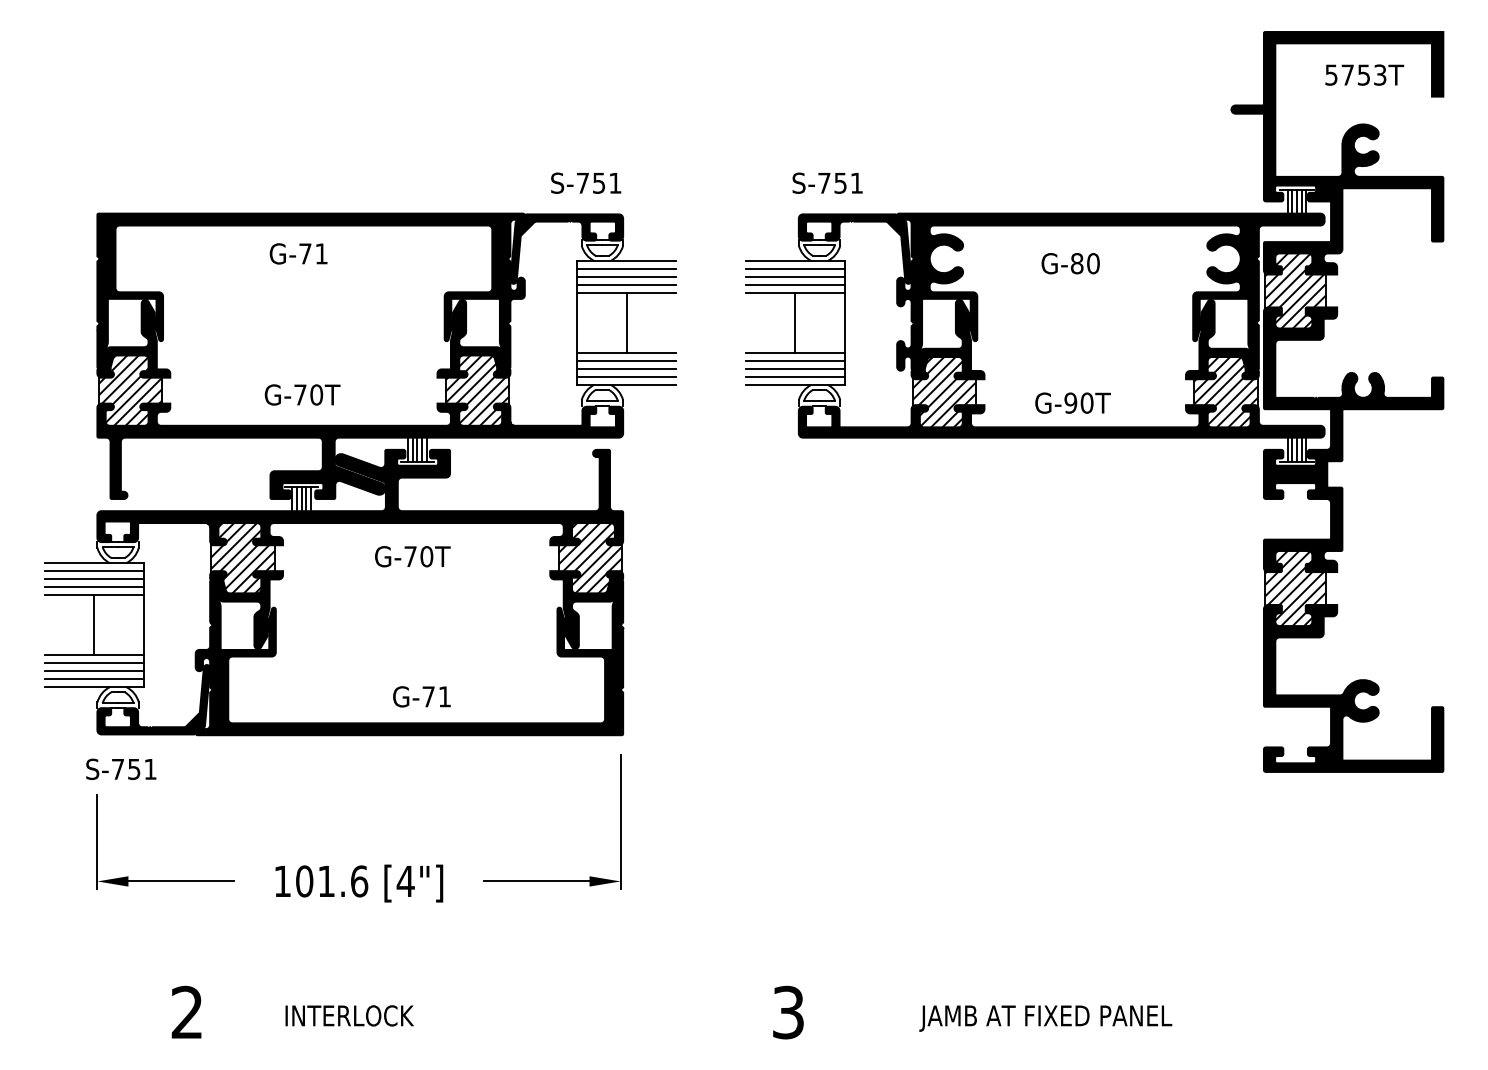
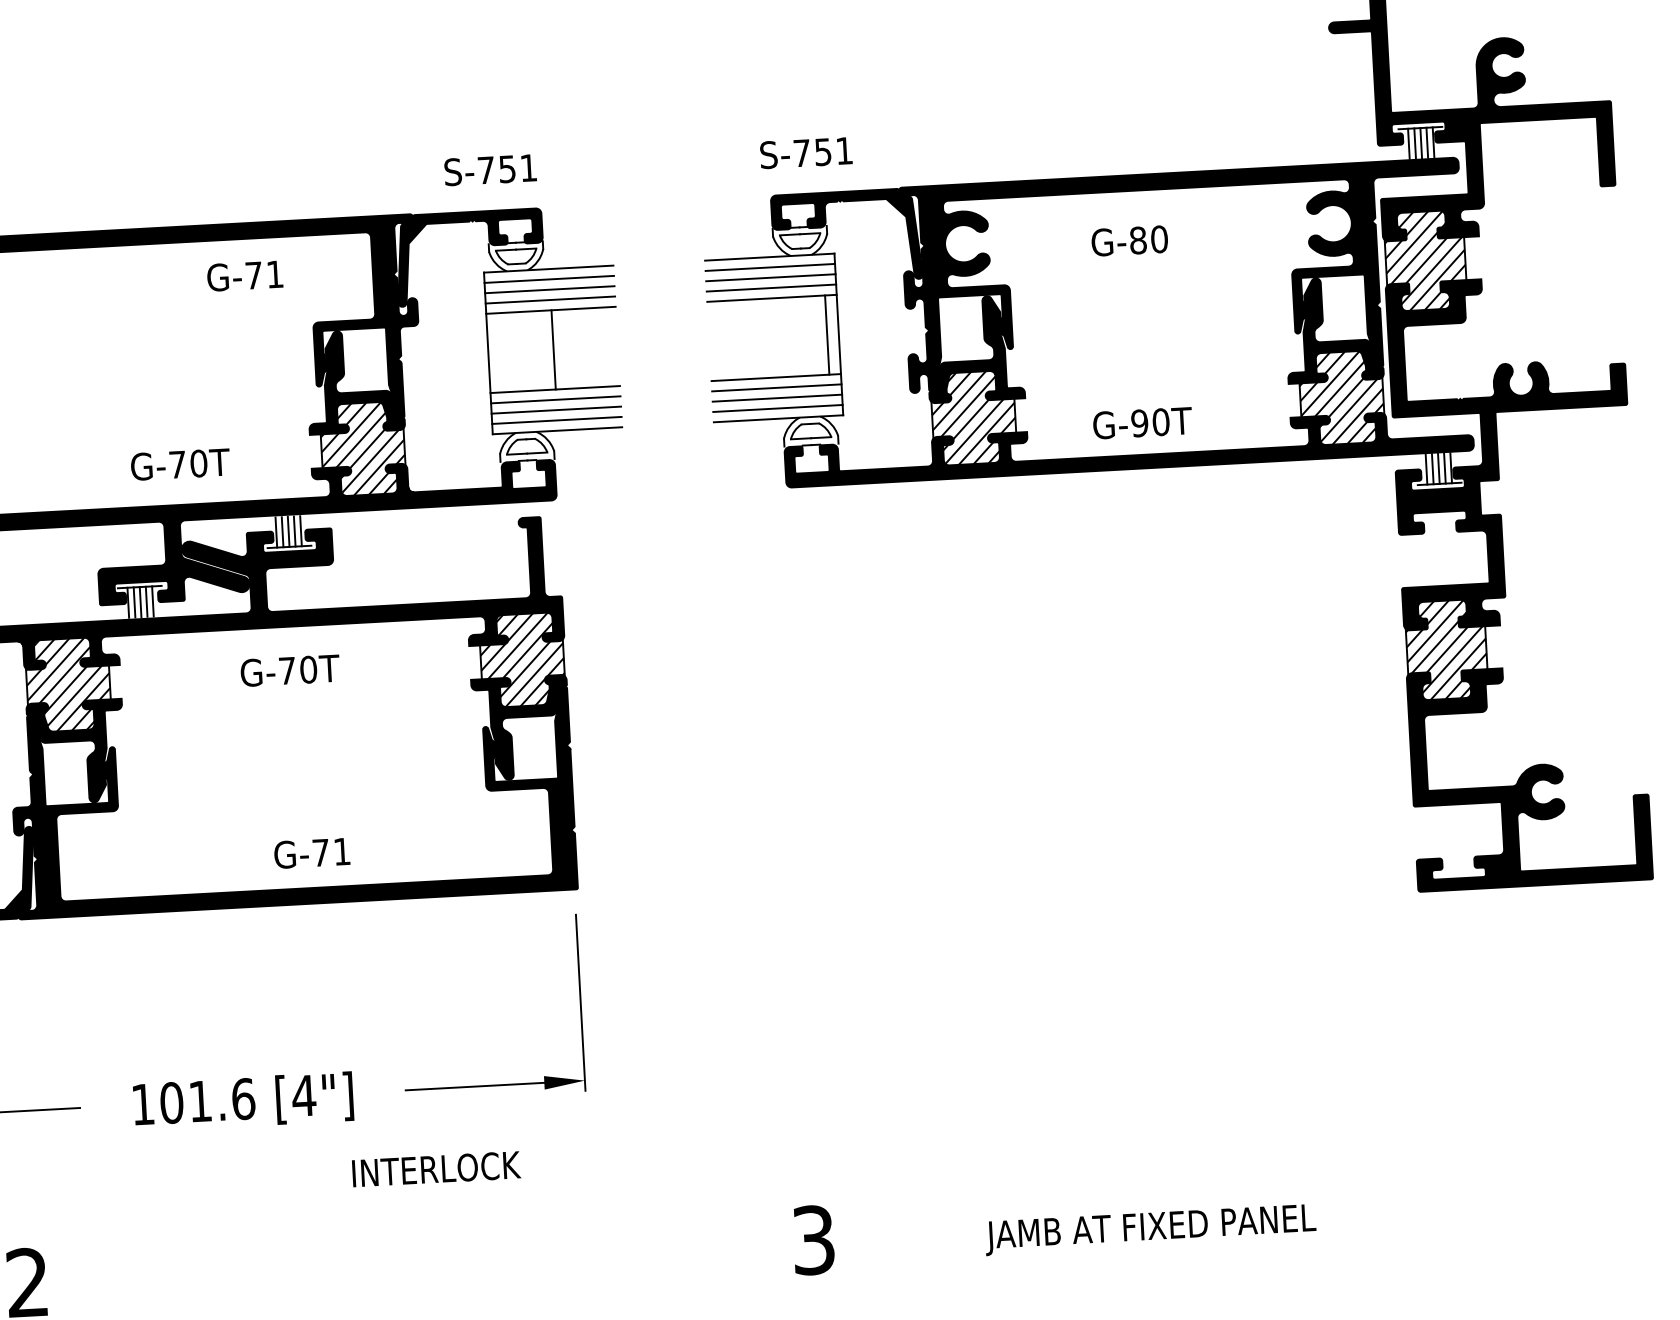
text: (298, 253) -> (244, 275), moved
line: (795, 322) -> (827, 334), moved
text: (302, 394) -> (180, 463), moved
text: (349, 1015) -> (436, 1168), moved

